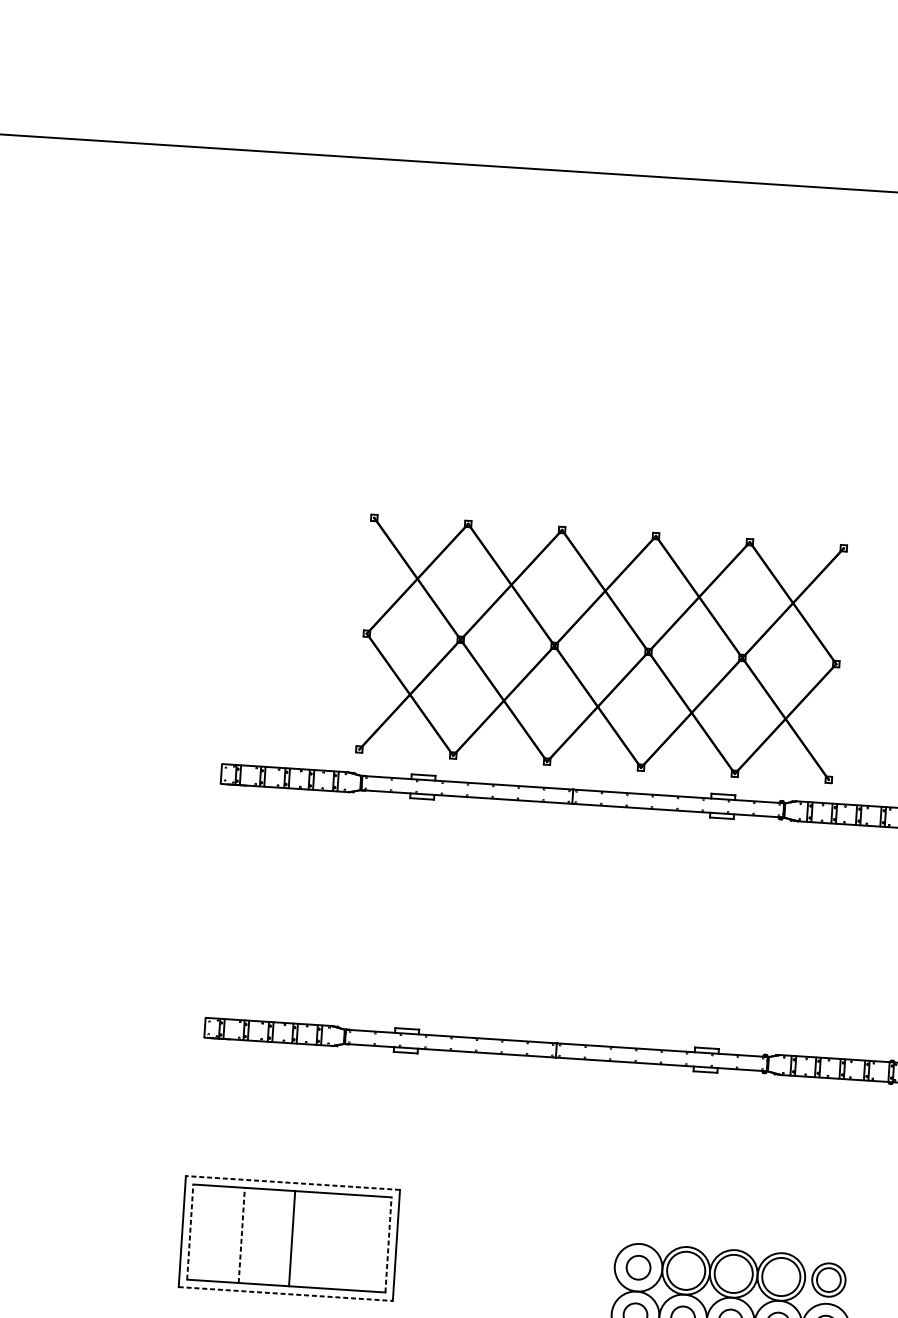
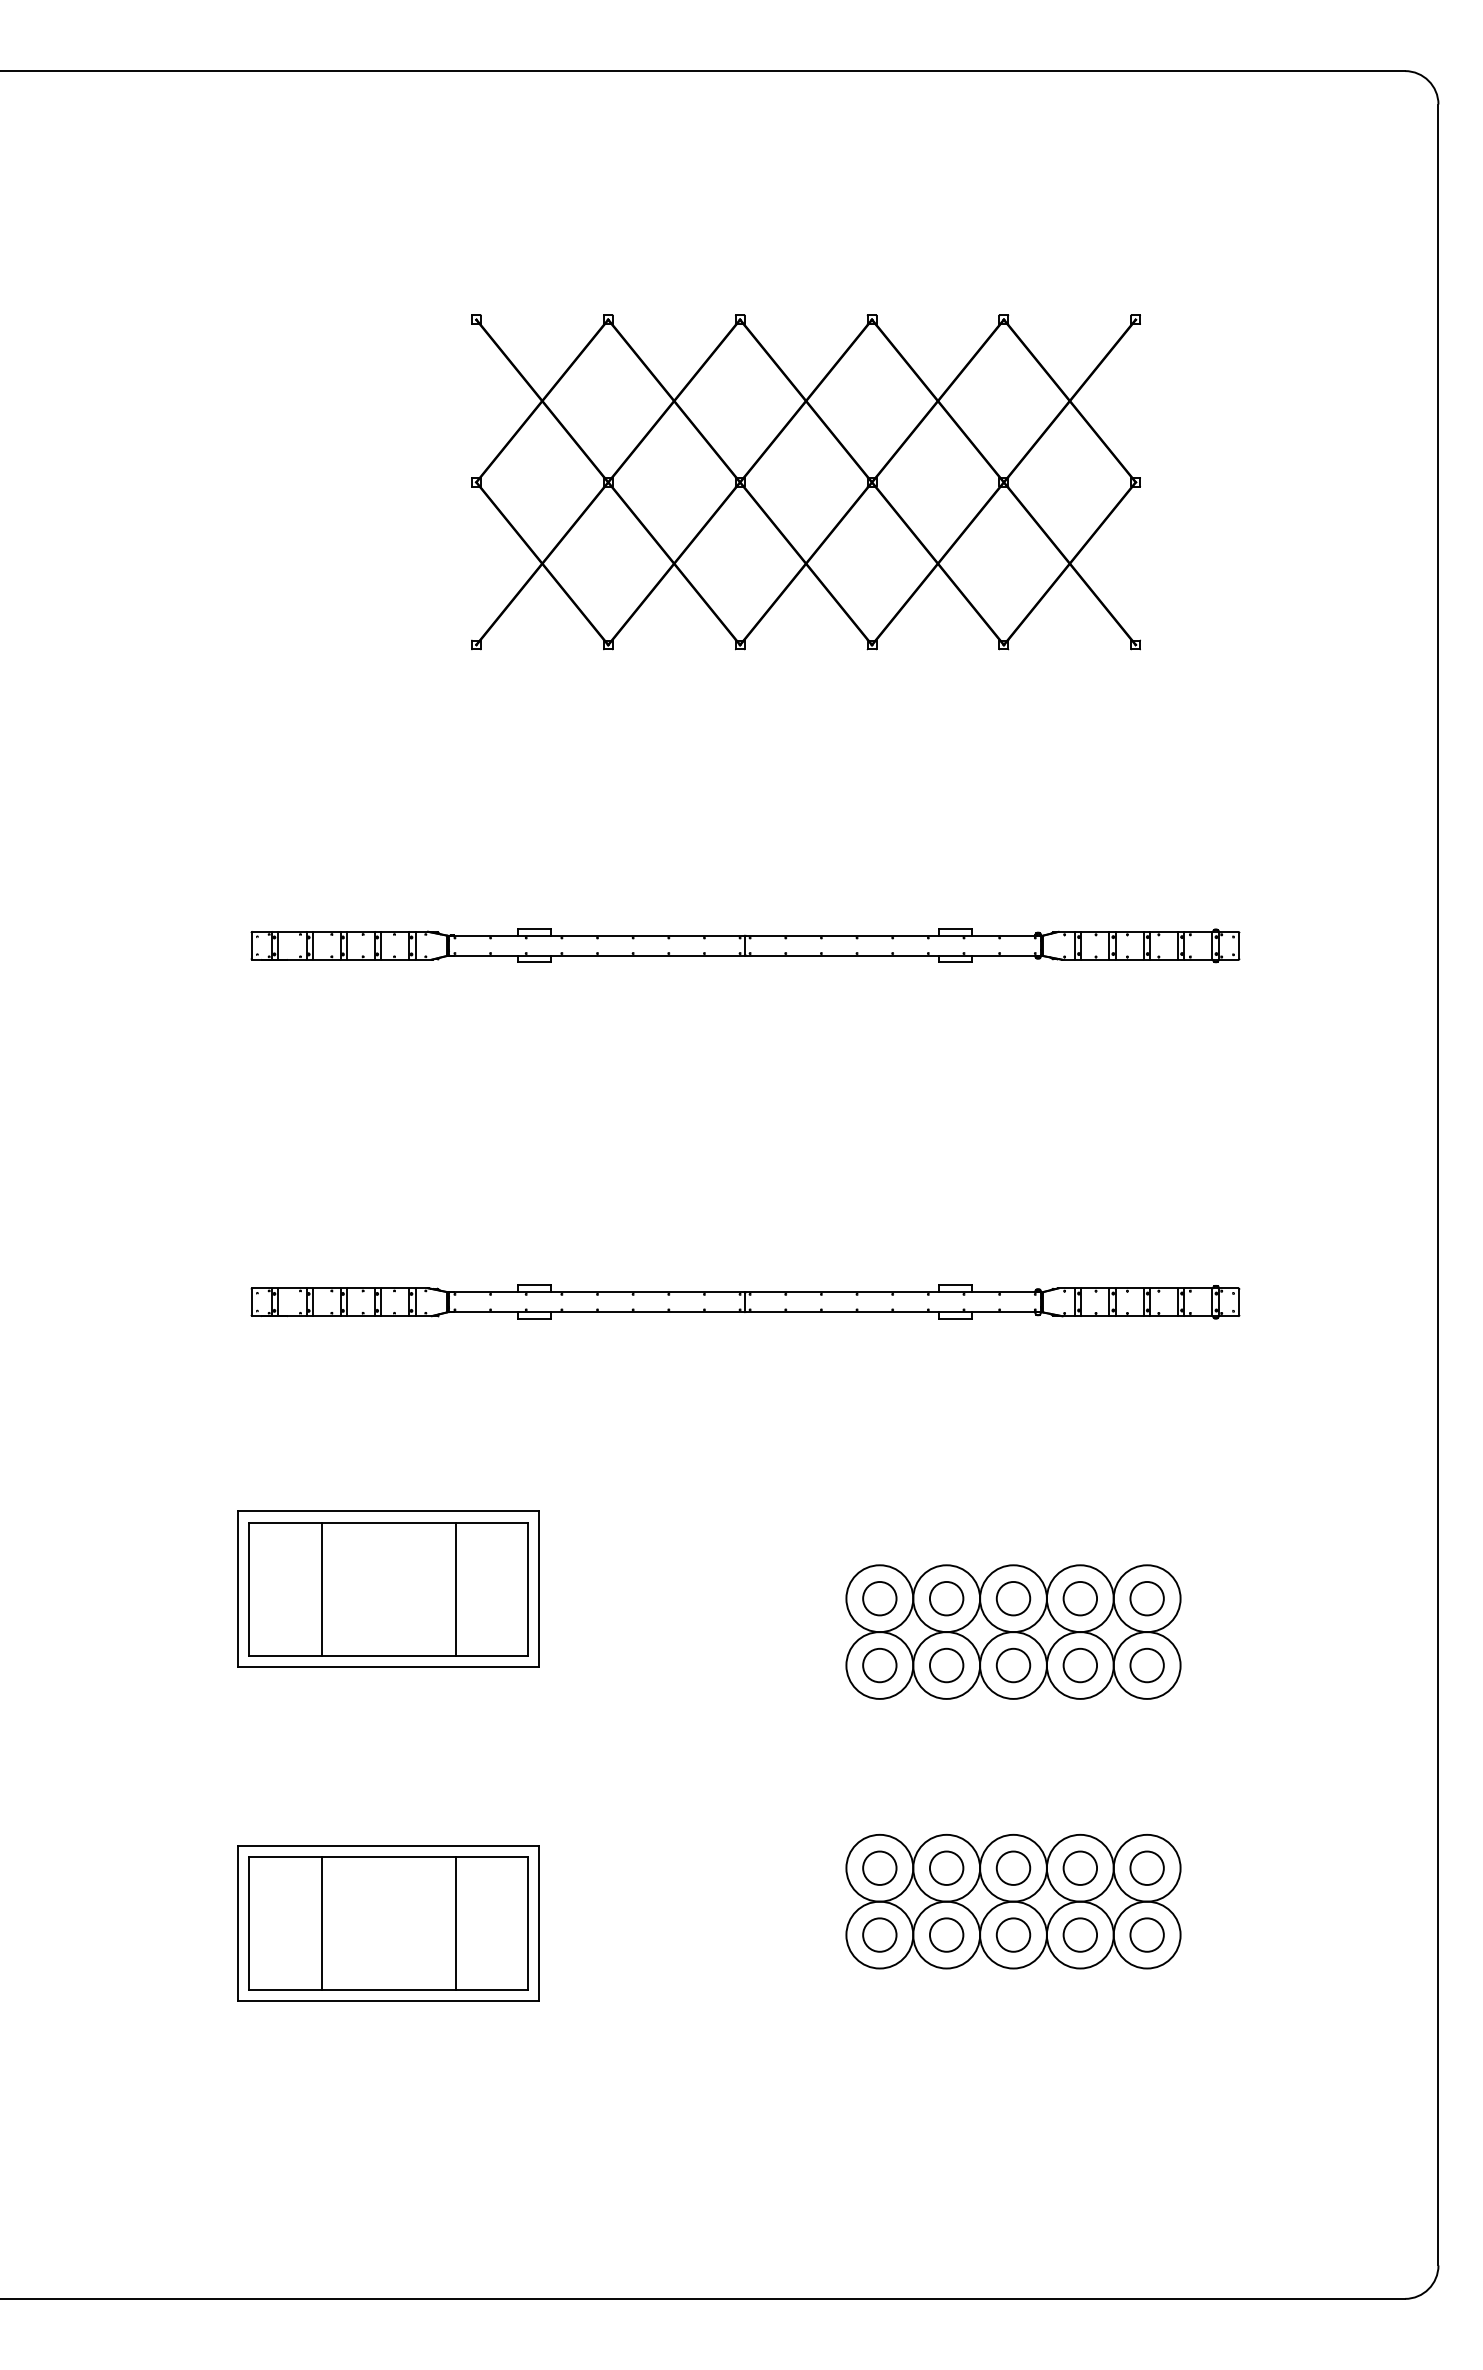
part: (601, 648) -> (805, 482), moved
line: (292, 1183) -> (388, 1511), dashed -> solid
line: (190, 1232) -> (249, 1589), dashed -> solid
line: (241, 1235) -> (321, 1589), dashed -> solid
line: (292, 1238) -> (455, 1589), moved
line: (388, 1245) -> (527, 1589), dashed -> solid
circle: (686, 1270) -> (946, 1598), size x0.62
circle: (733, 1273) -> (1013, 1598), size x0.62
circle: (781, 1276) -> (1080, 1598), size x0.62
circle: (828, 1279) -> (1146, 1598), size x1.43
line: (286, 1294) -> (389, 1667), dashed -> solid

